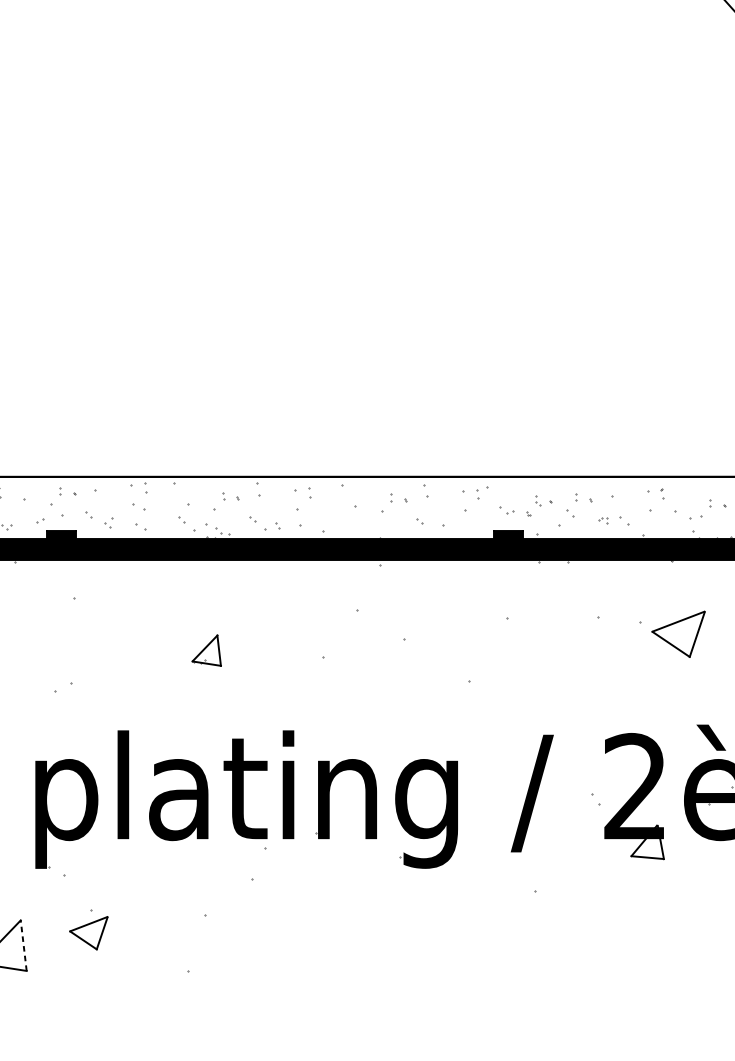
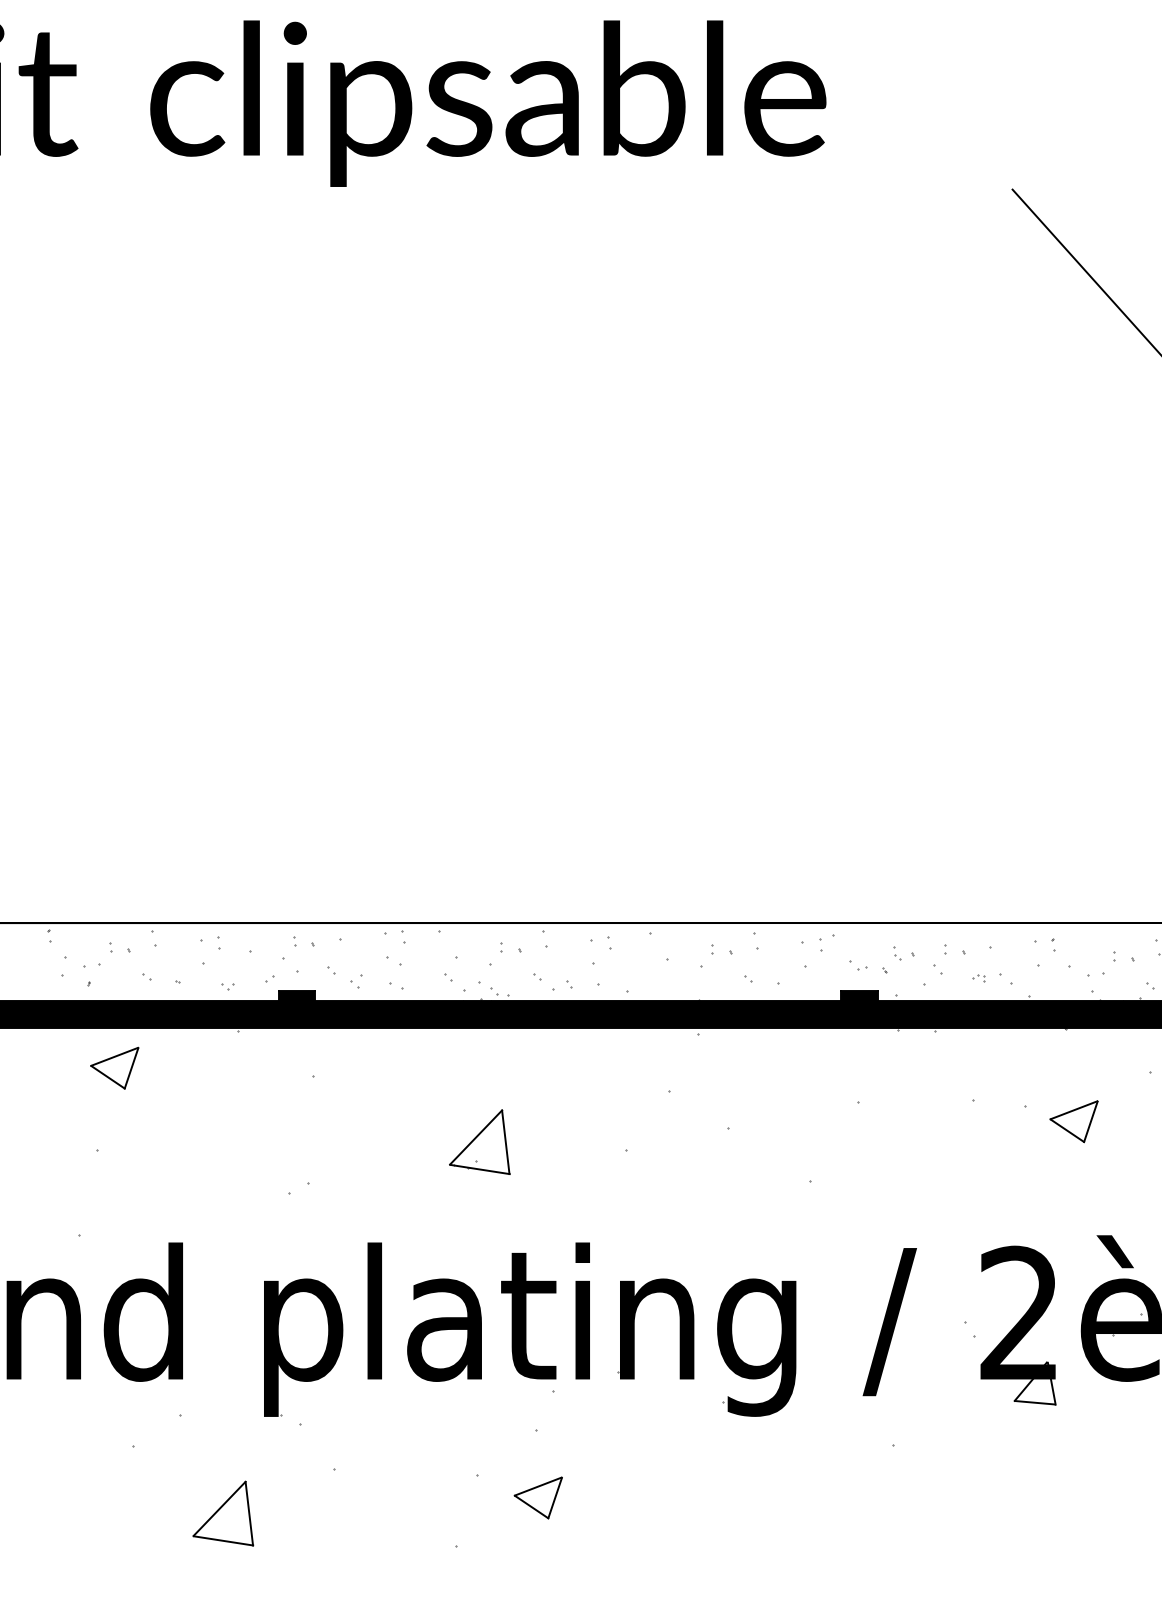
part: (678, 634) -> (1073, 1121), size x0.71
part: (206, 650) -> (479, 1141), size x1.67
part: (88, 932) -> (537, 1497), moved
line: (23, 945) -> (249, 1513), dashed -> solid

